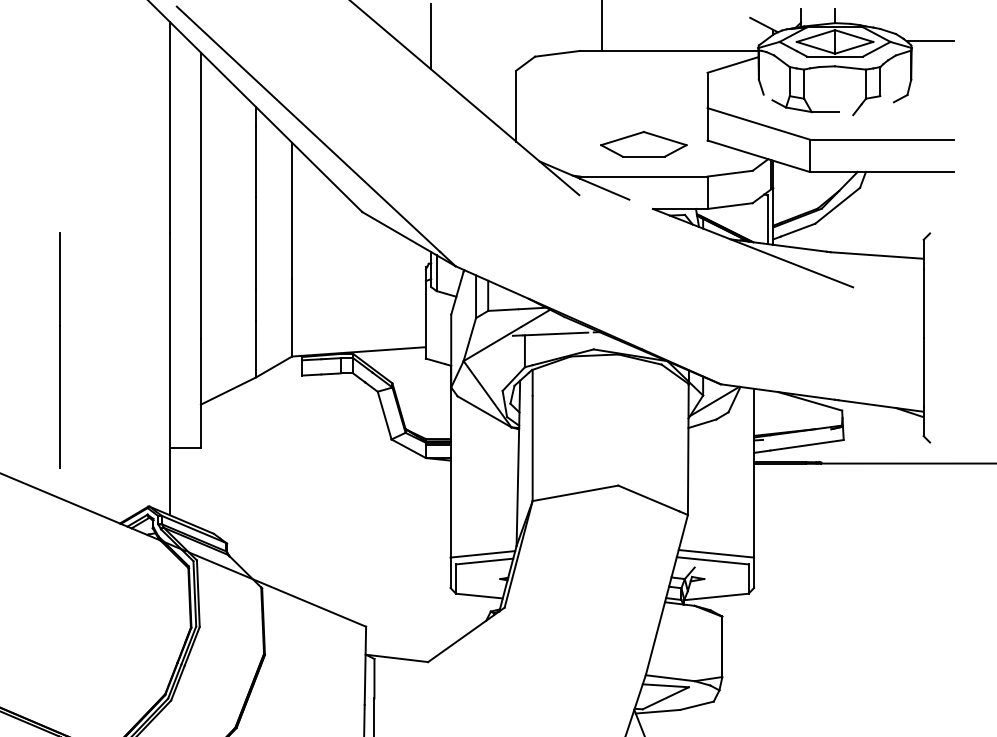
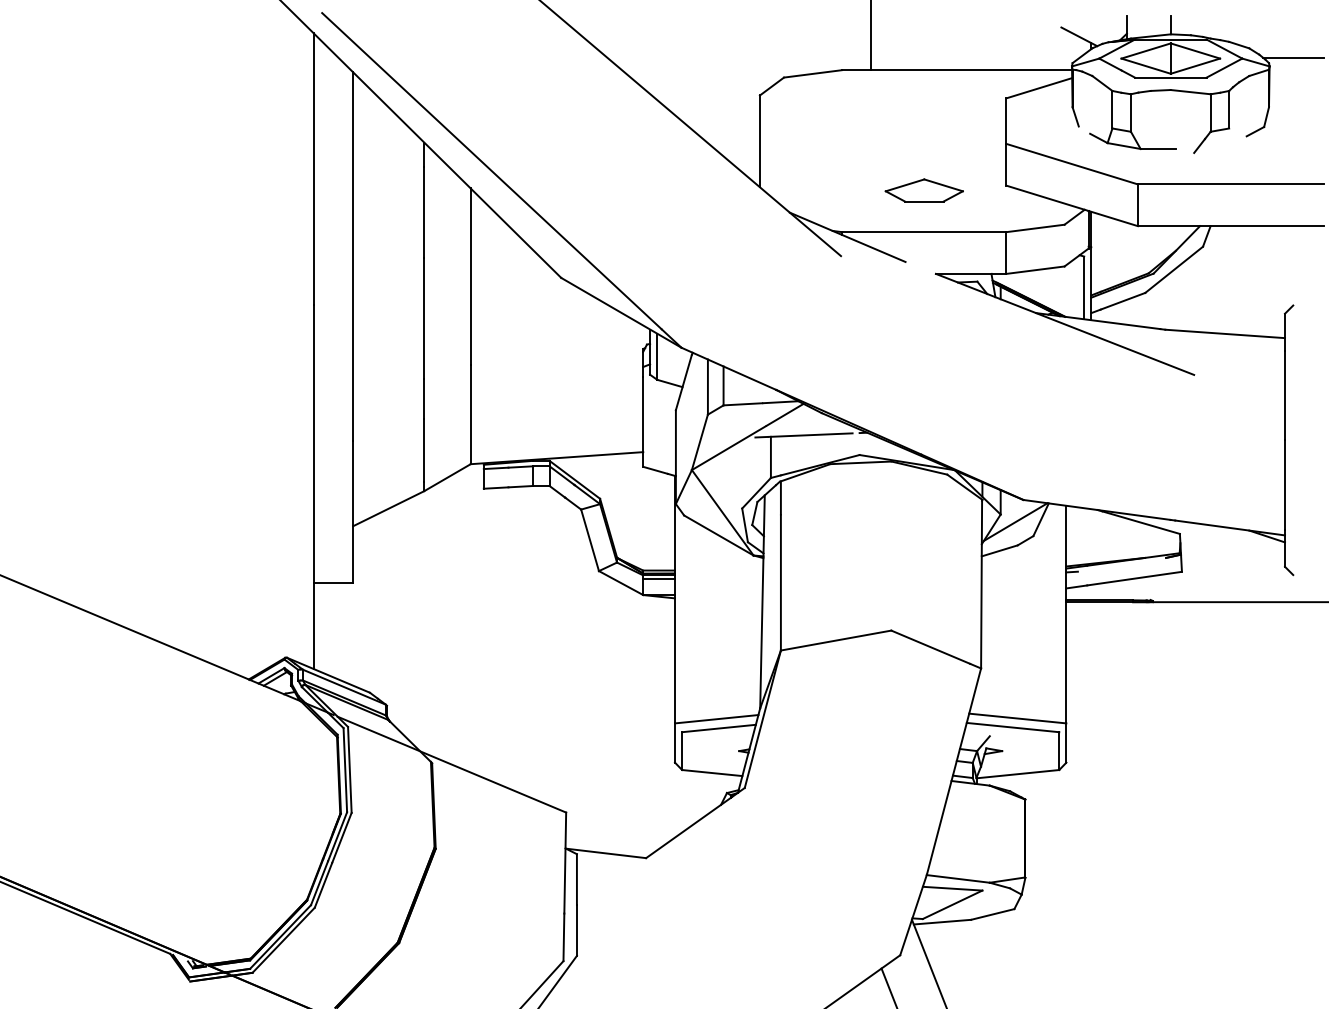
line: (431, 37) -> (650, 52), removed
part: (644, 144) -> (924, 190), size x0.7
line: (59, 350) -> (170, 456), removed

